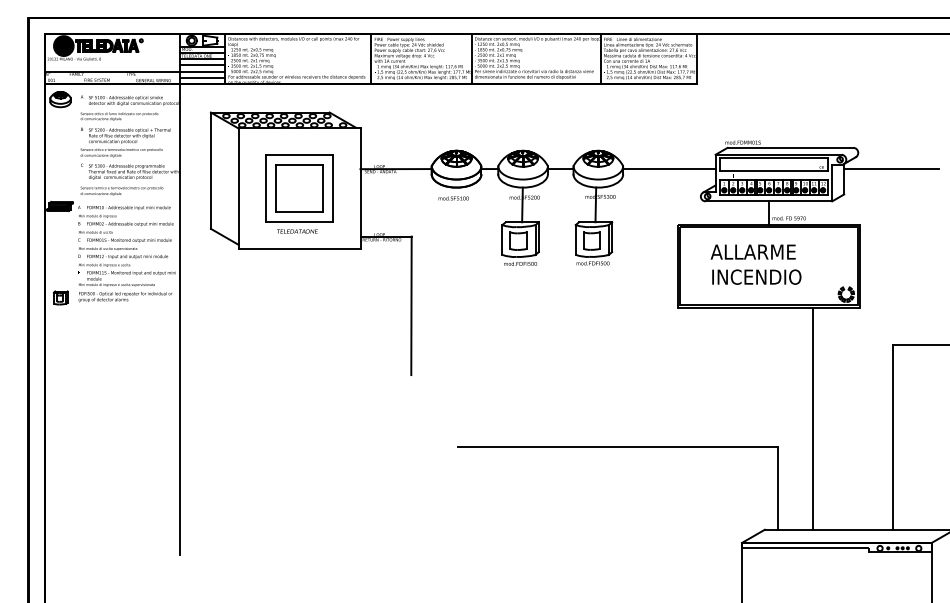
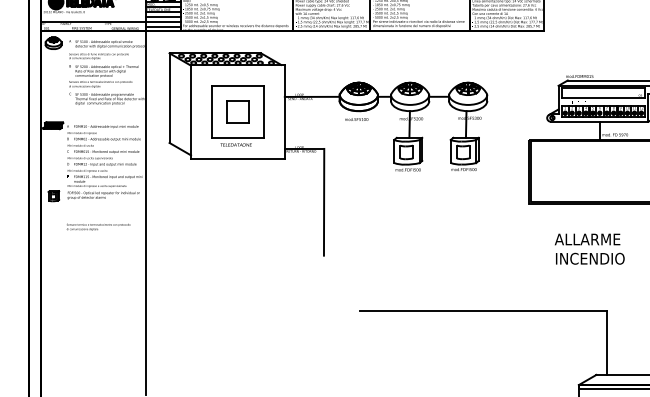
line: (669, 168) -> (523, 96), removed
part: (299, 188) -> (237, 111), size x0.6
text: (121, 190) -> (98, 226), moved
text: (755, 264) -> (589, 249), moved
line: (812, 418) -> (633, 289), removed

